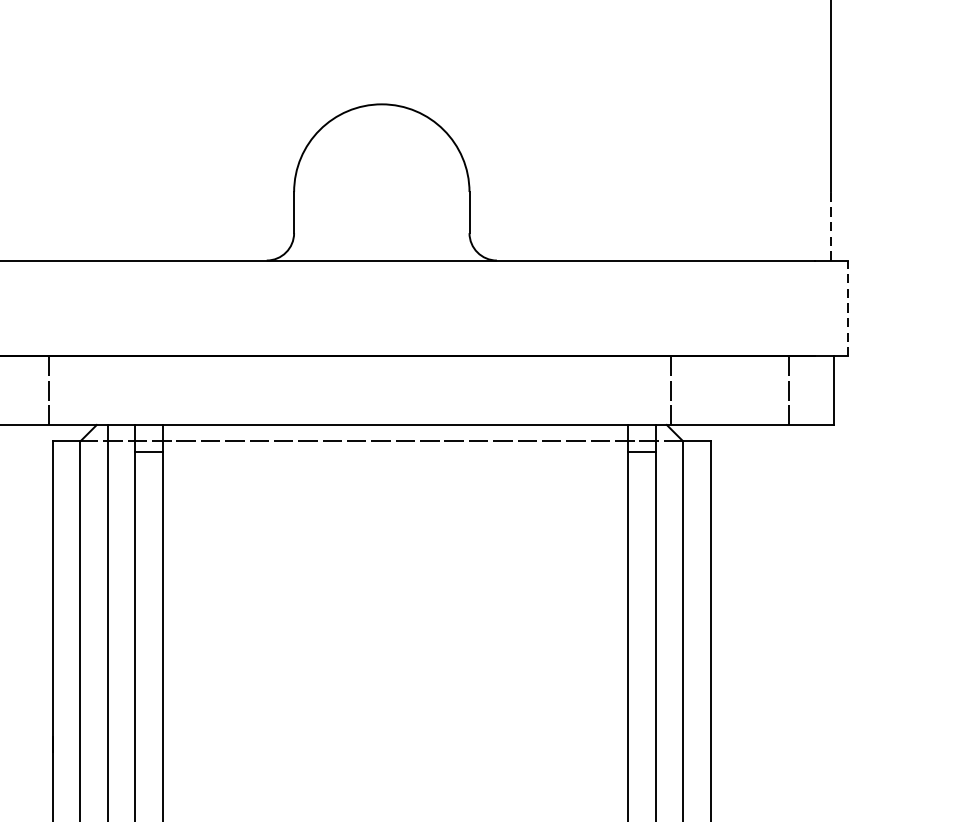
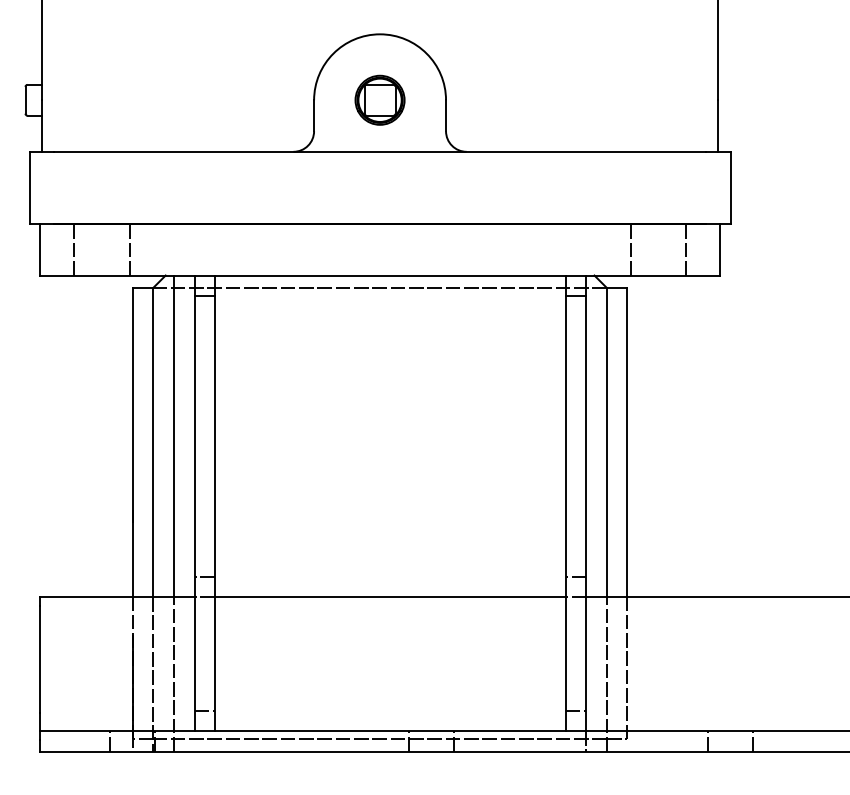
part: (381, 190) -> (379, 99), added
line: (831, 226) -> (718, 126), dashed -> solid
line: (847, 307) -> (730, 187), dashed -> solid
line: (670, 390) -> (630, 249), moved

